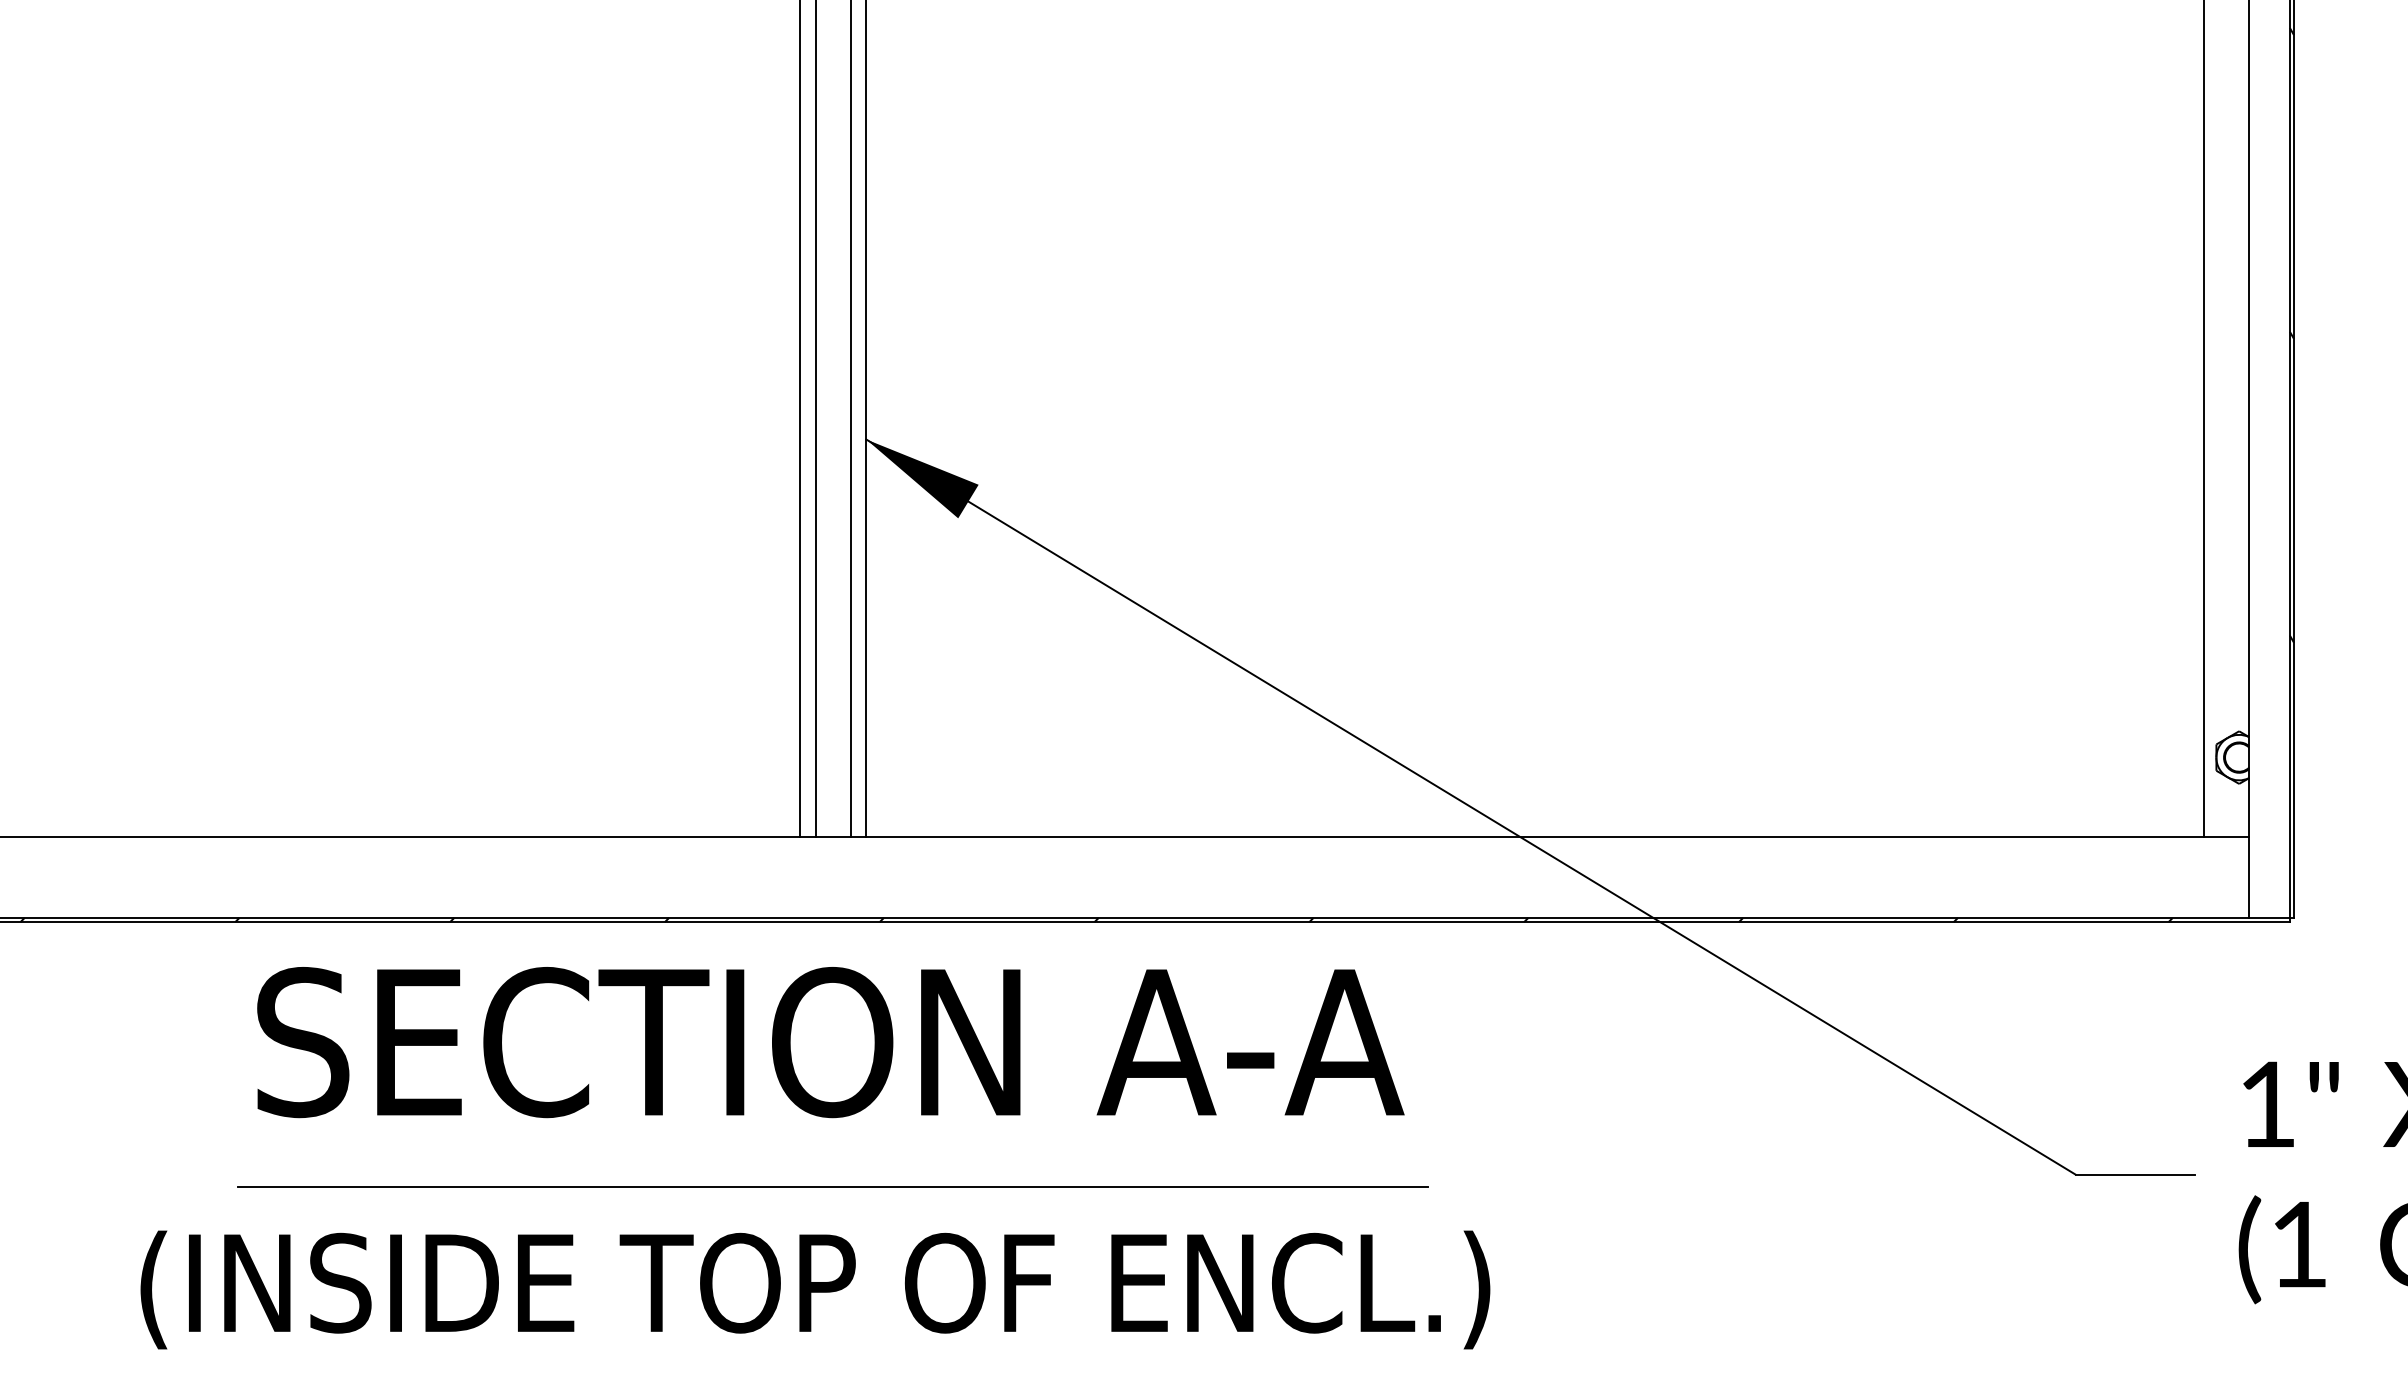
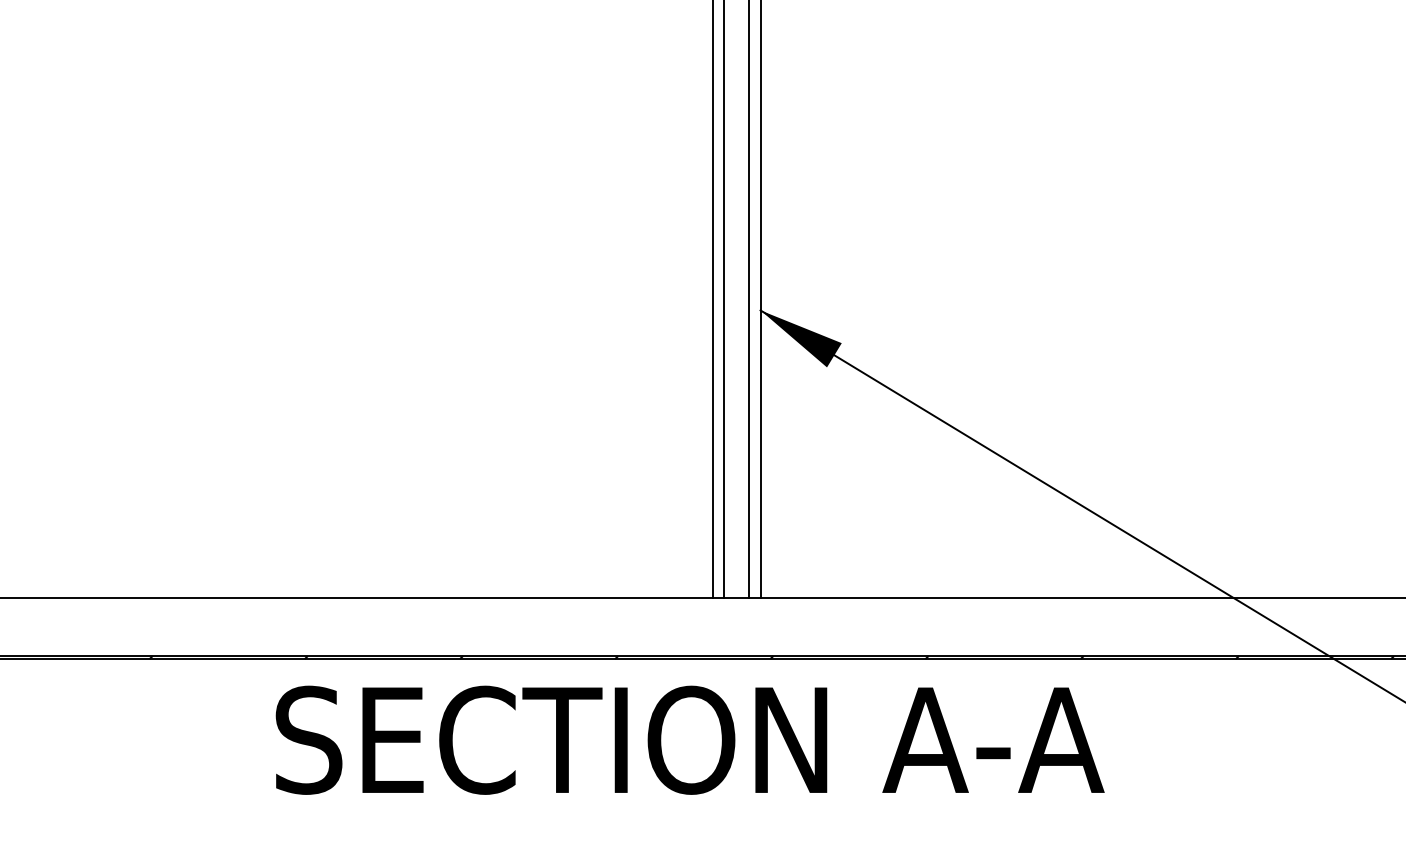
text: (830, 1042) -> (689, 740), moved

